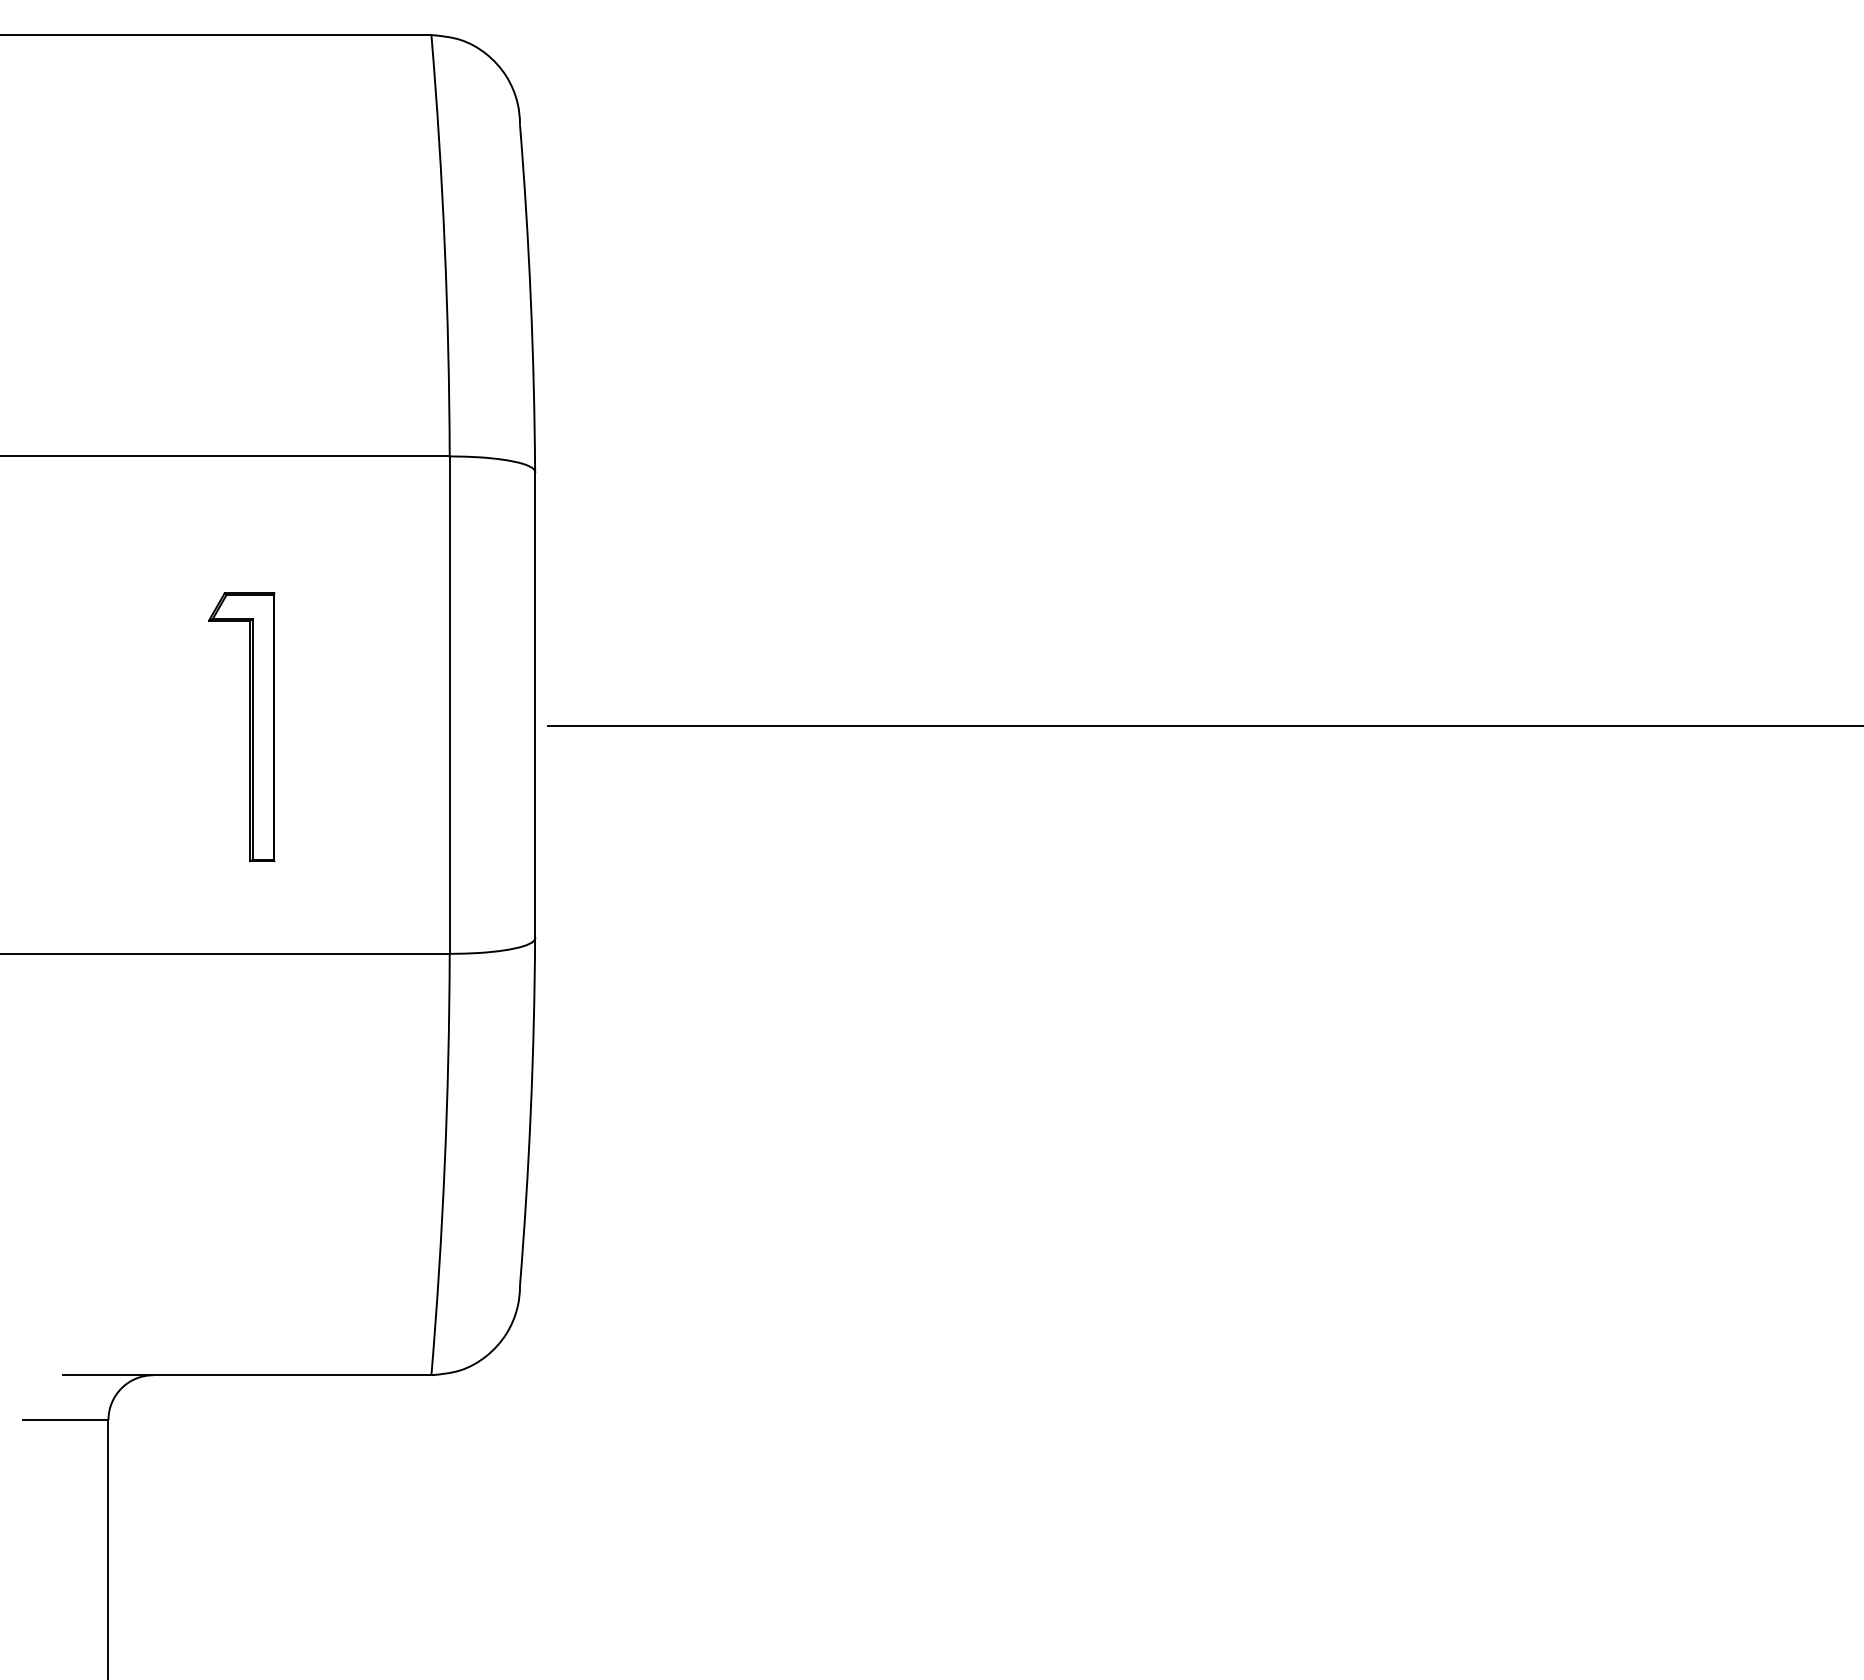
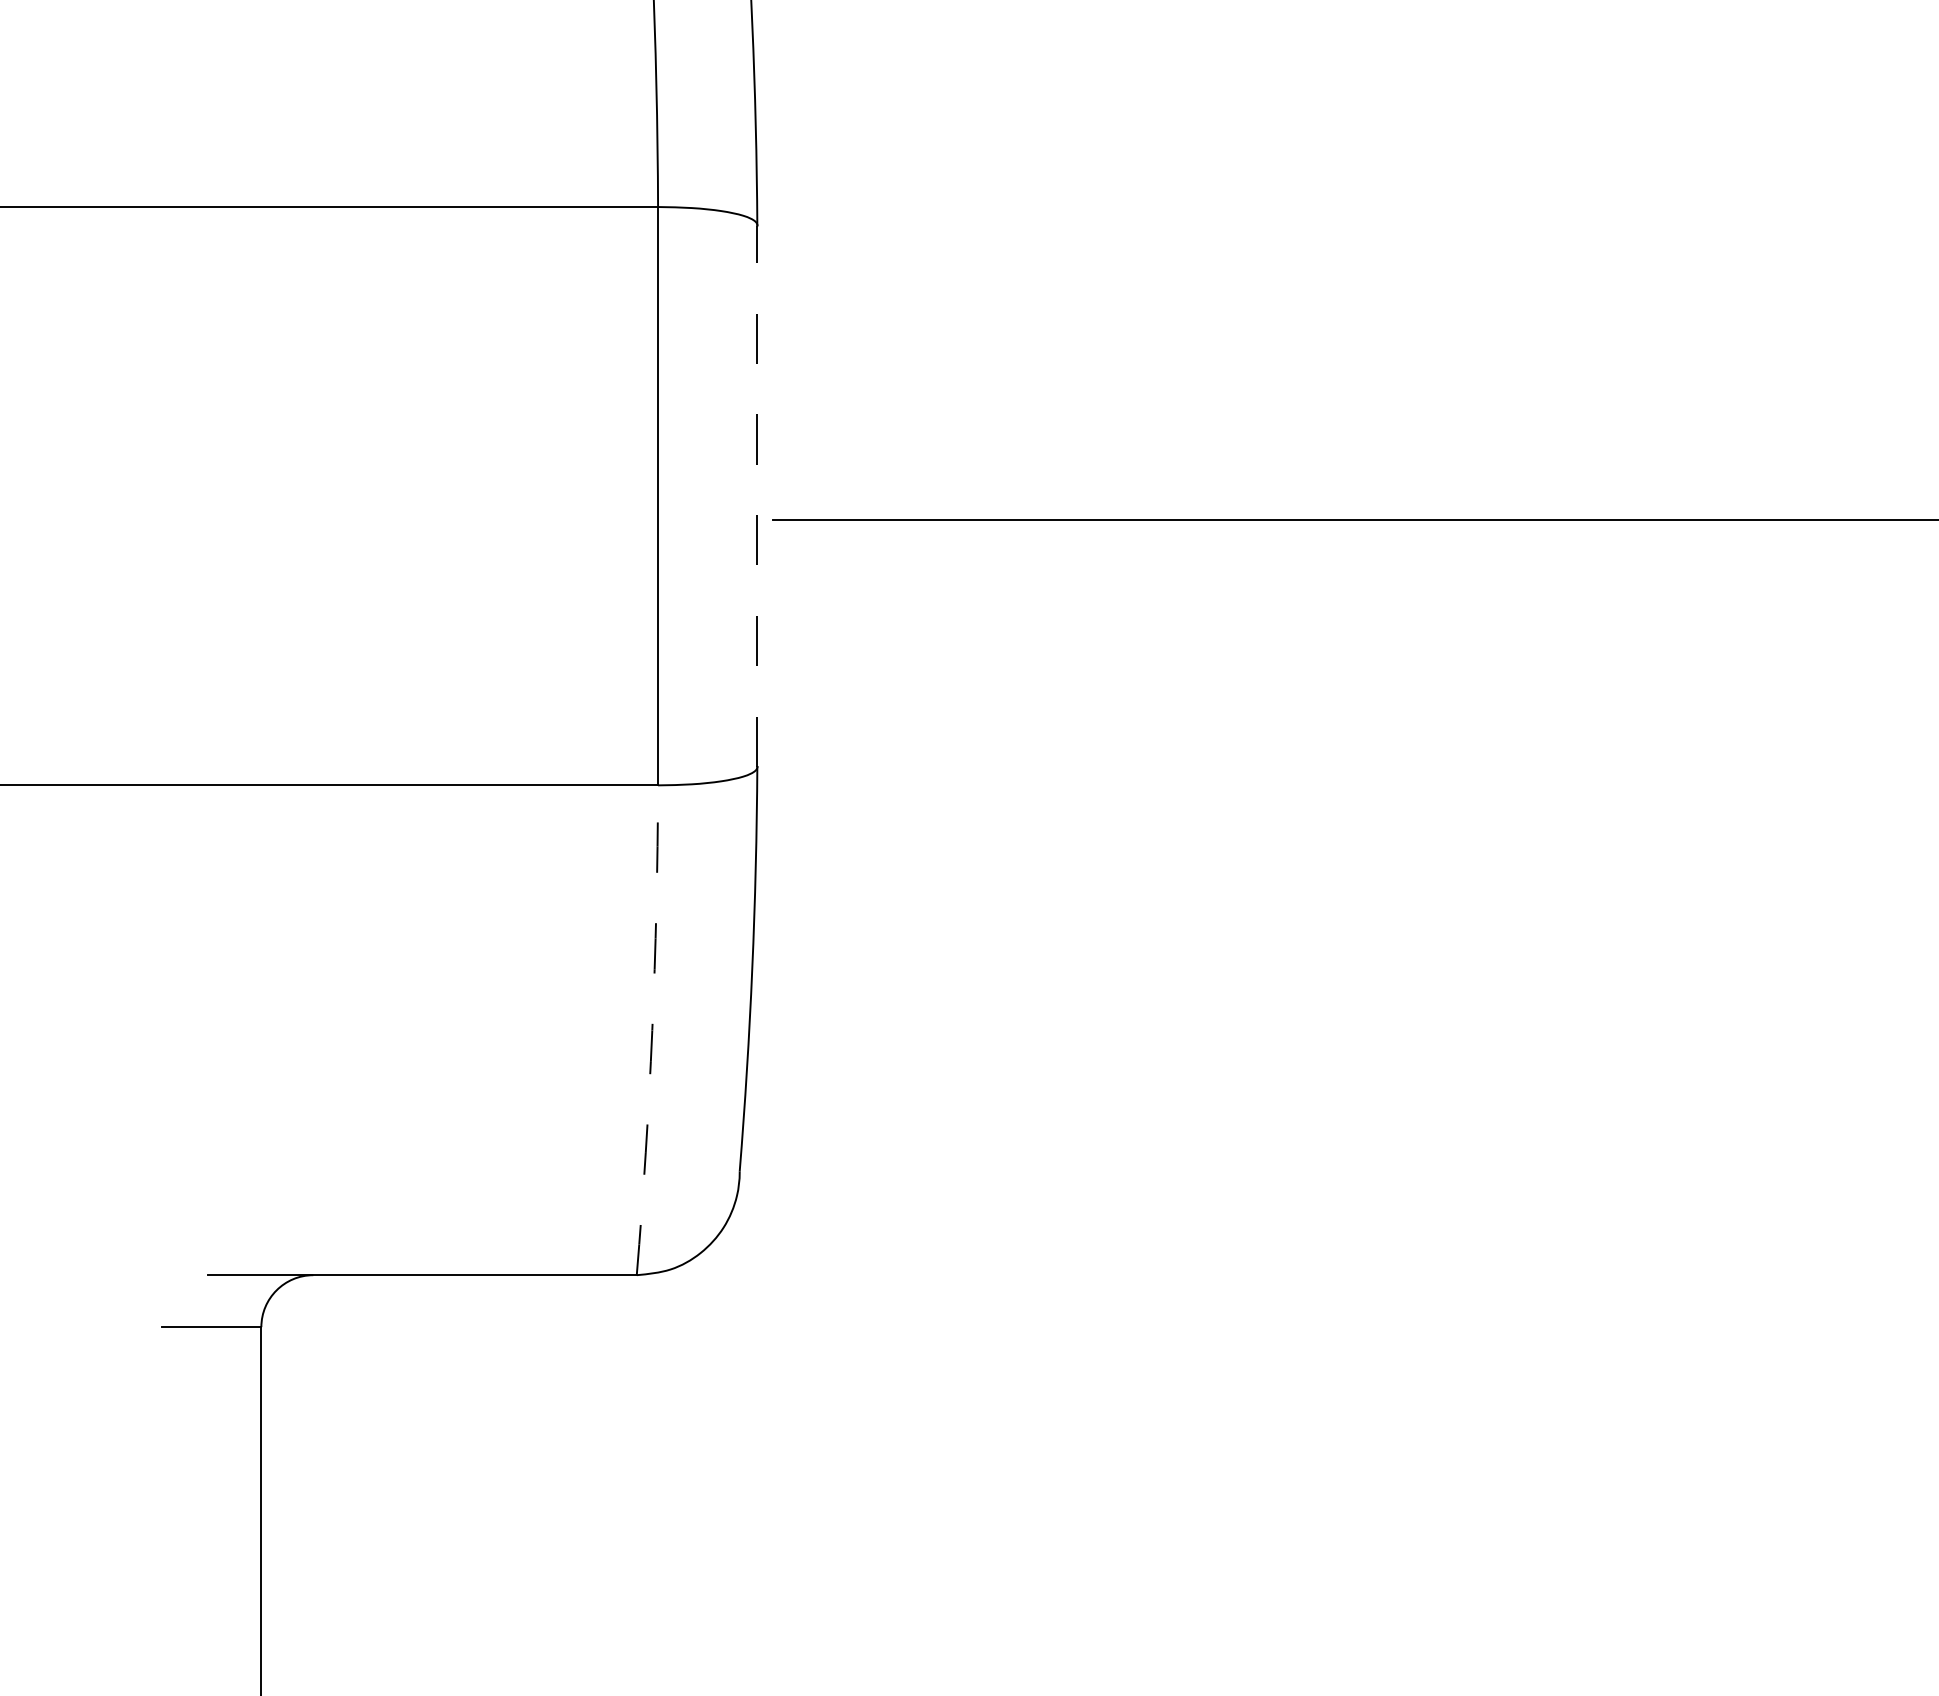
line: (535, 705) -> (757, 496), solid -> dashed
part: (249, 727) -> (425, 522), removed
arc: (444, 1164) -> (651, 1030), solid -> dashed

